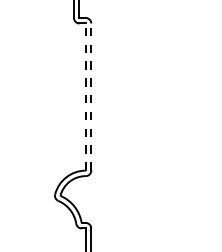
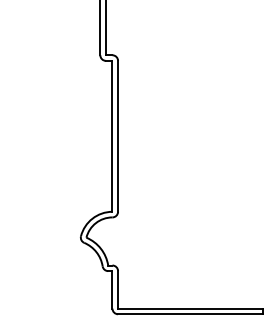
line: (85, 96) -> (112, 135), dashed -> solid
line: (91, 96) -> (118, 135), dashed -> solid

